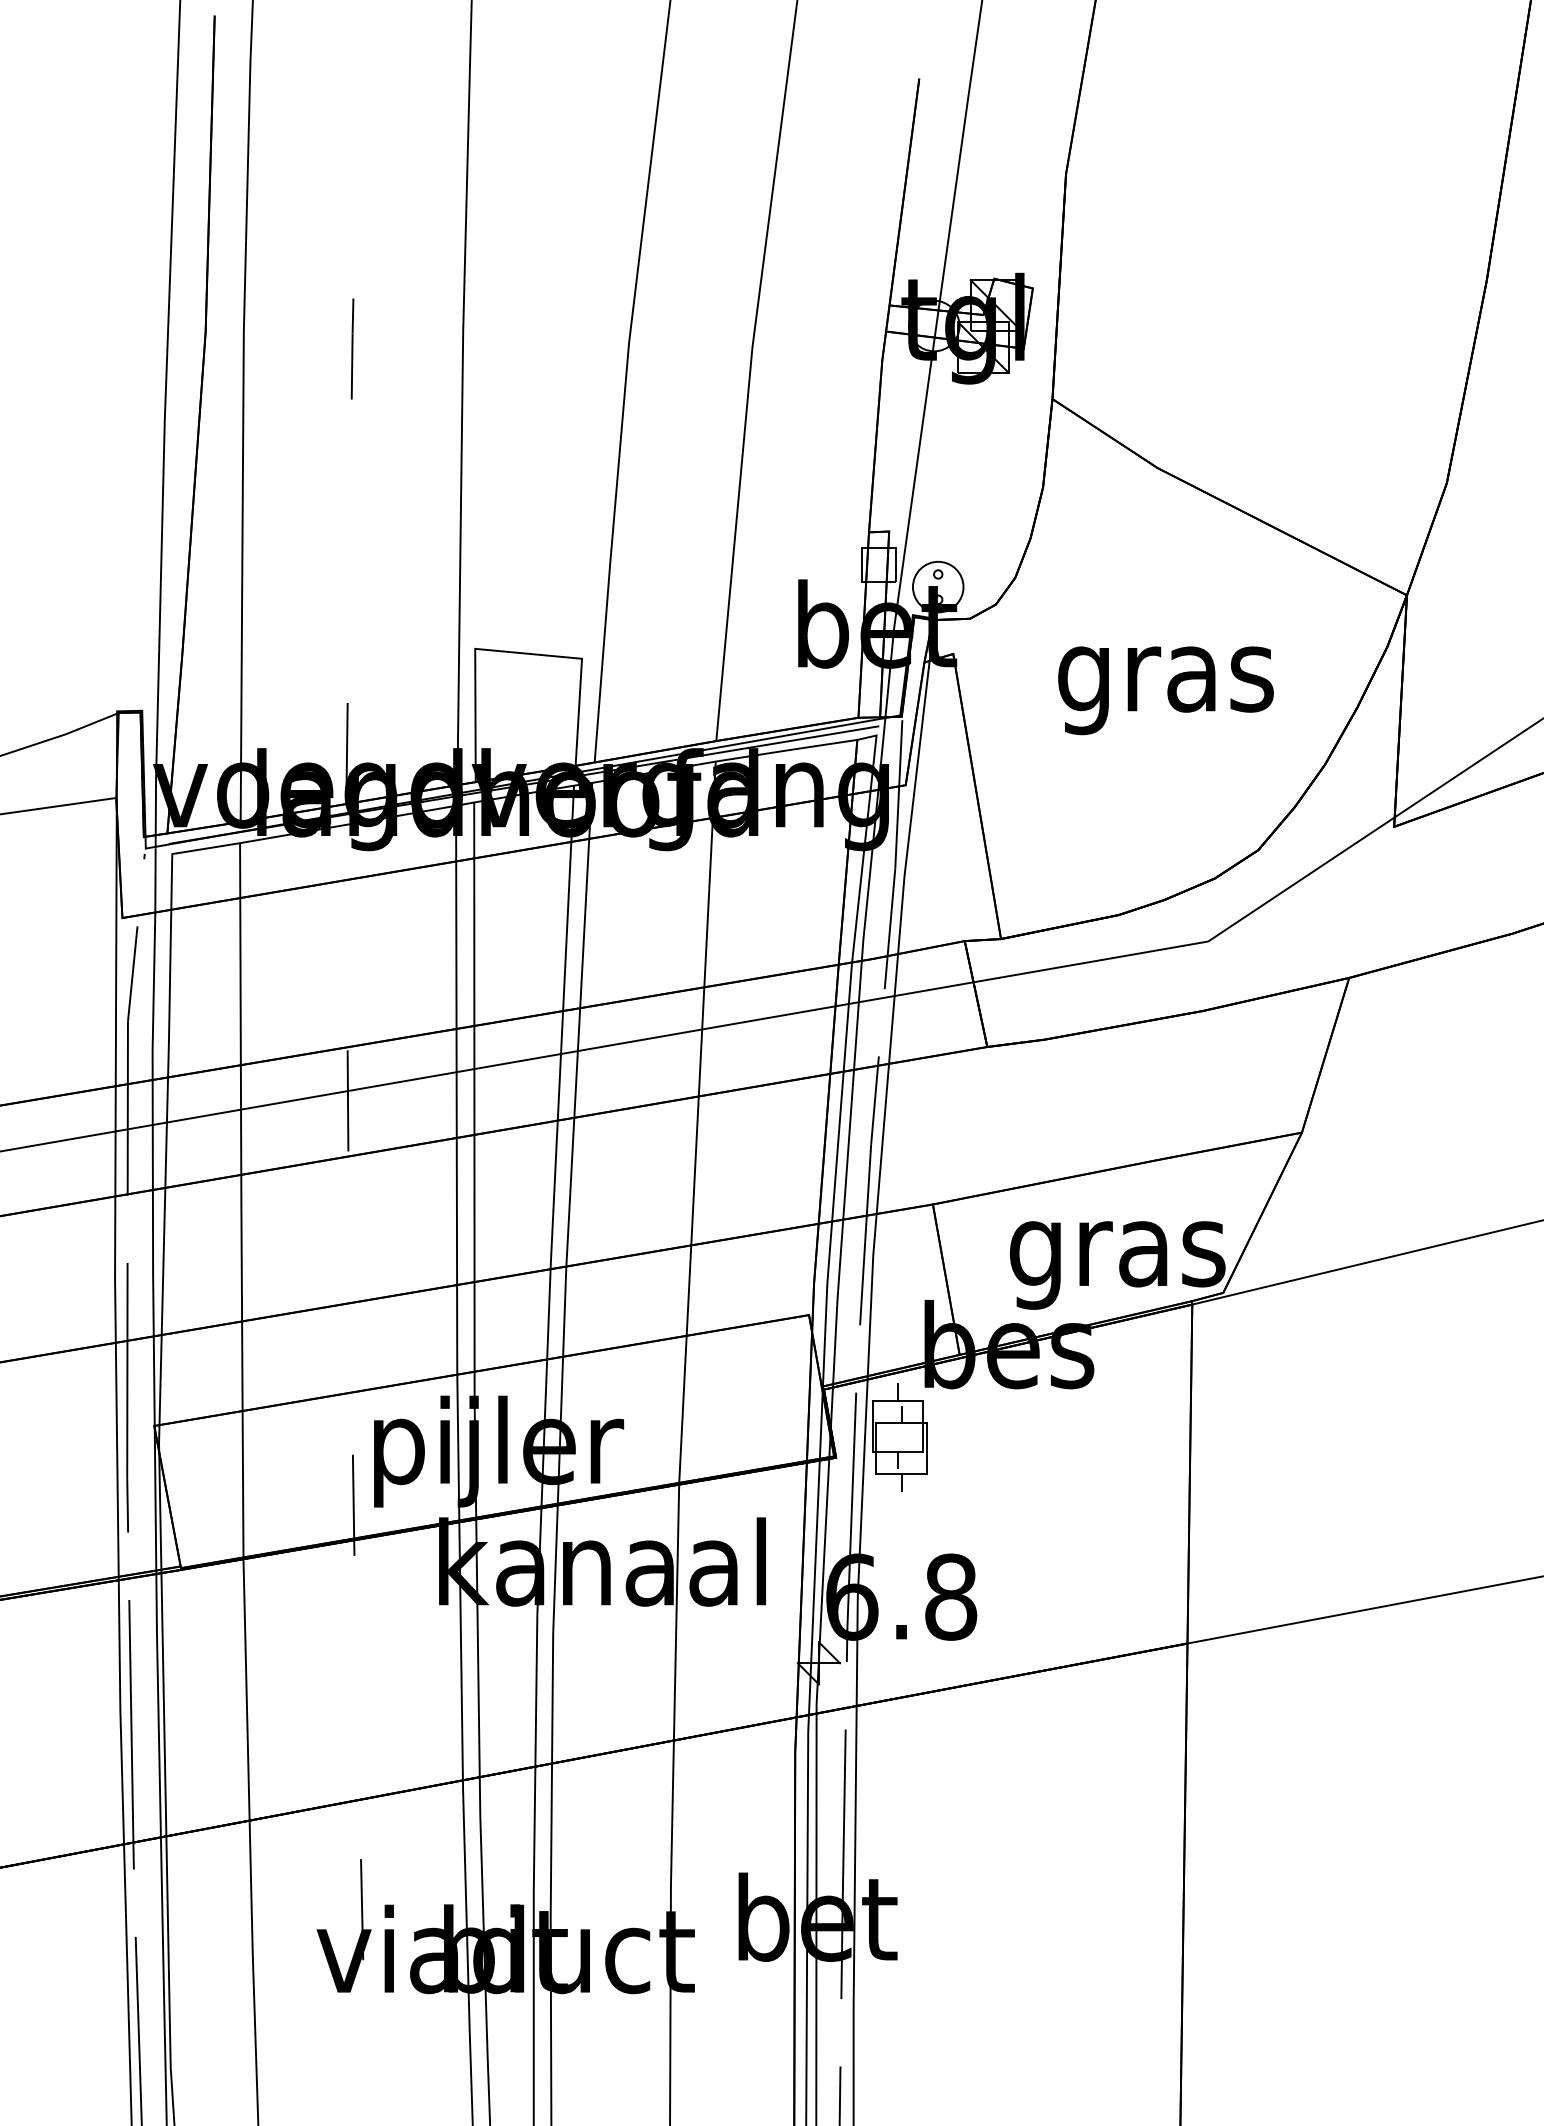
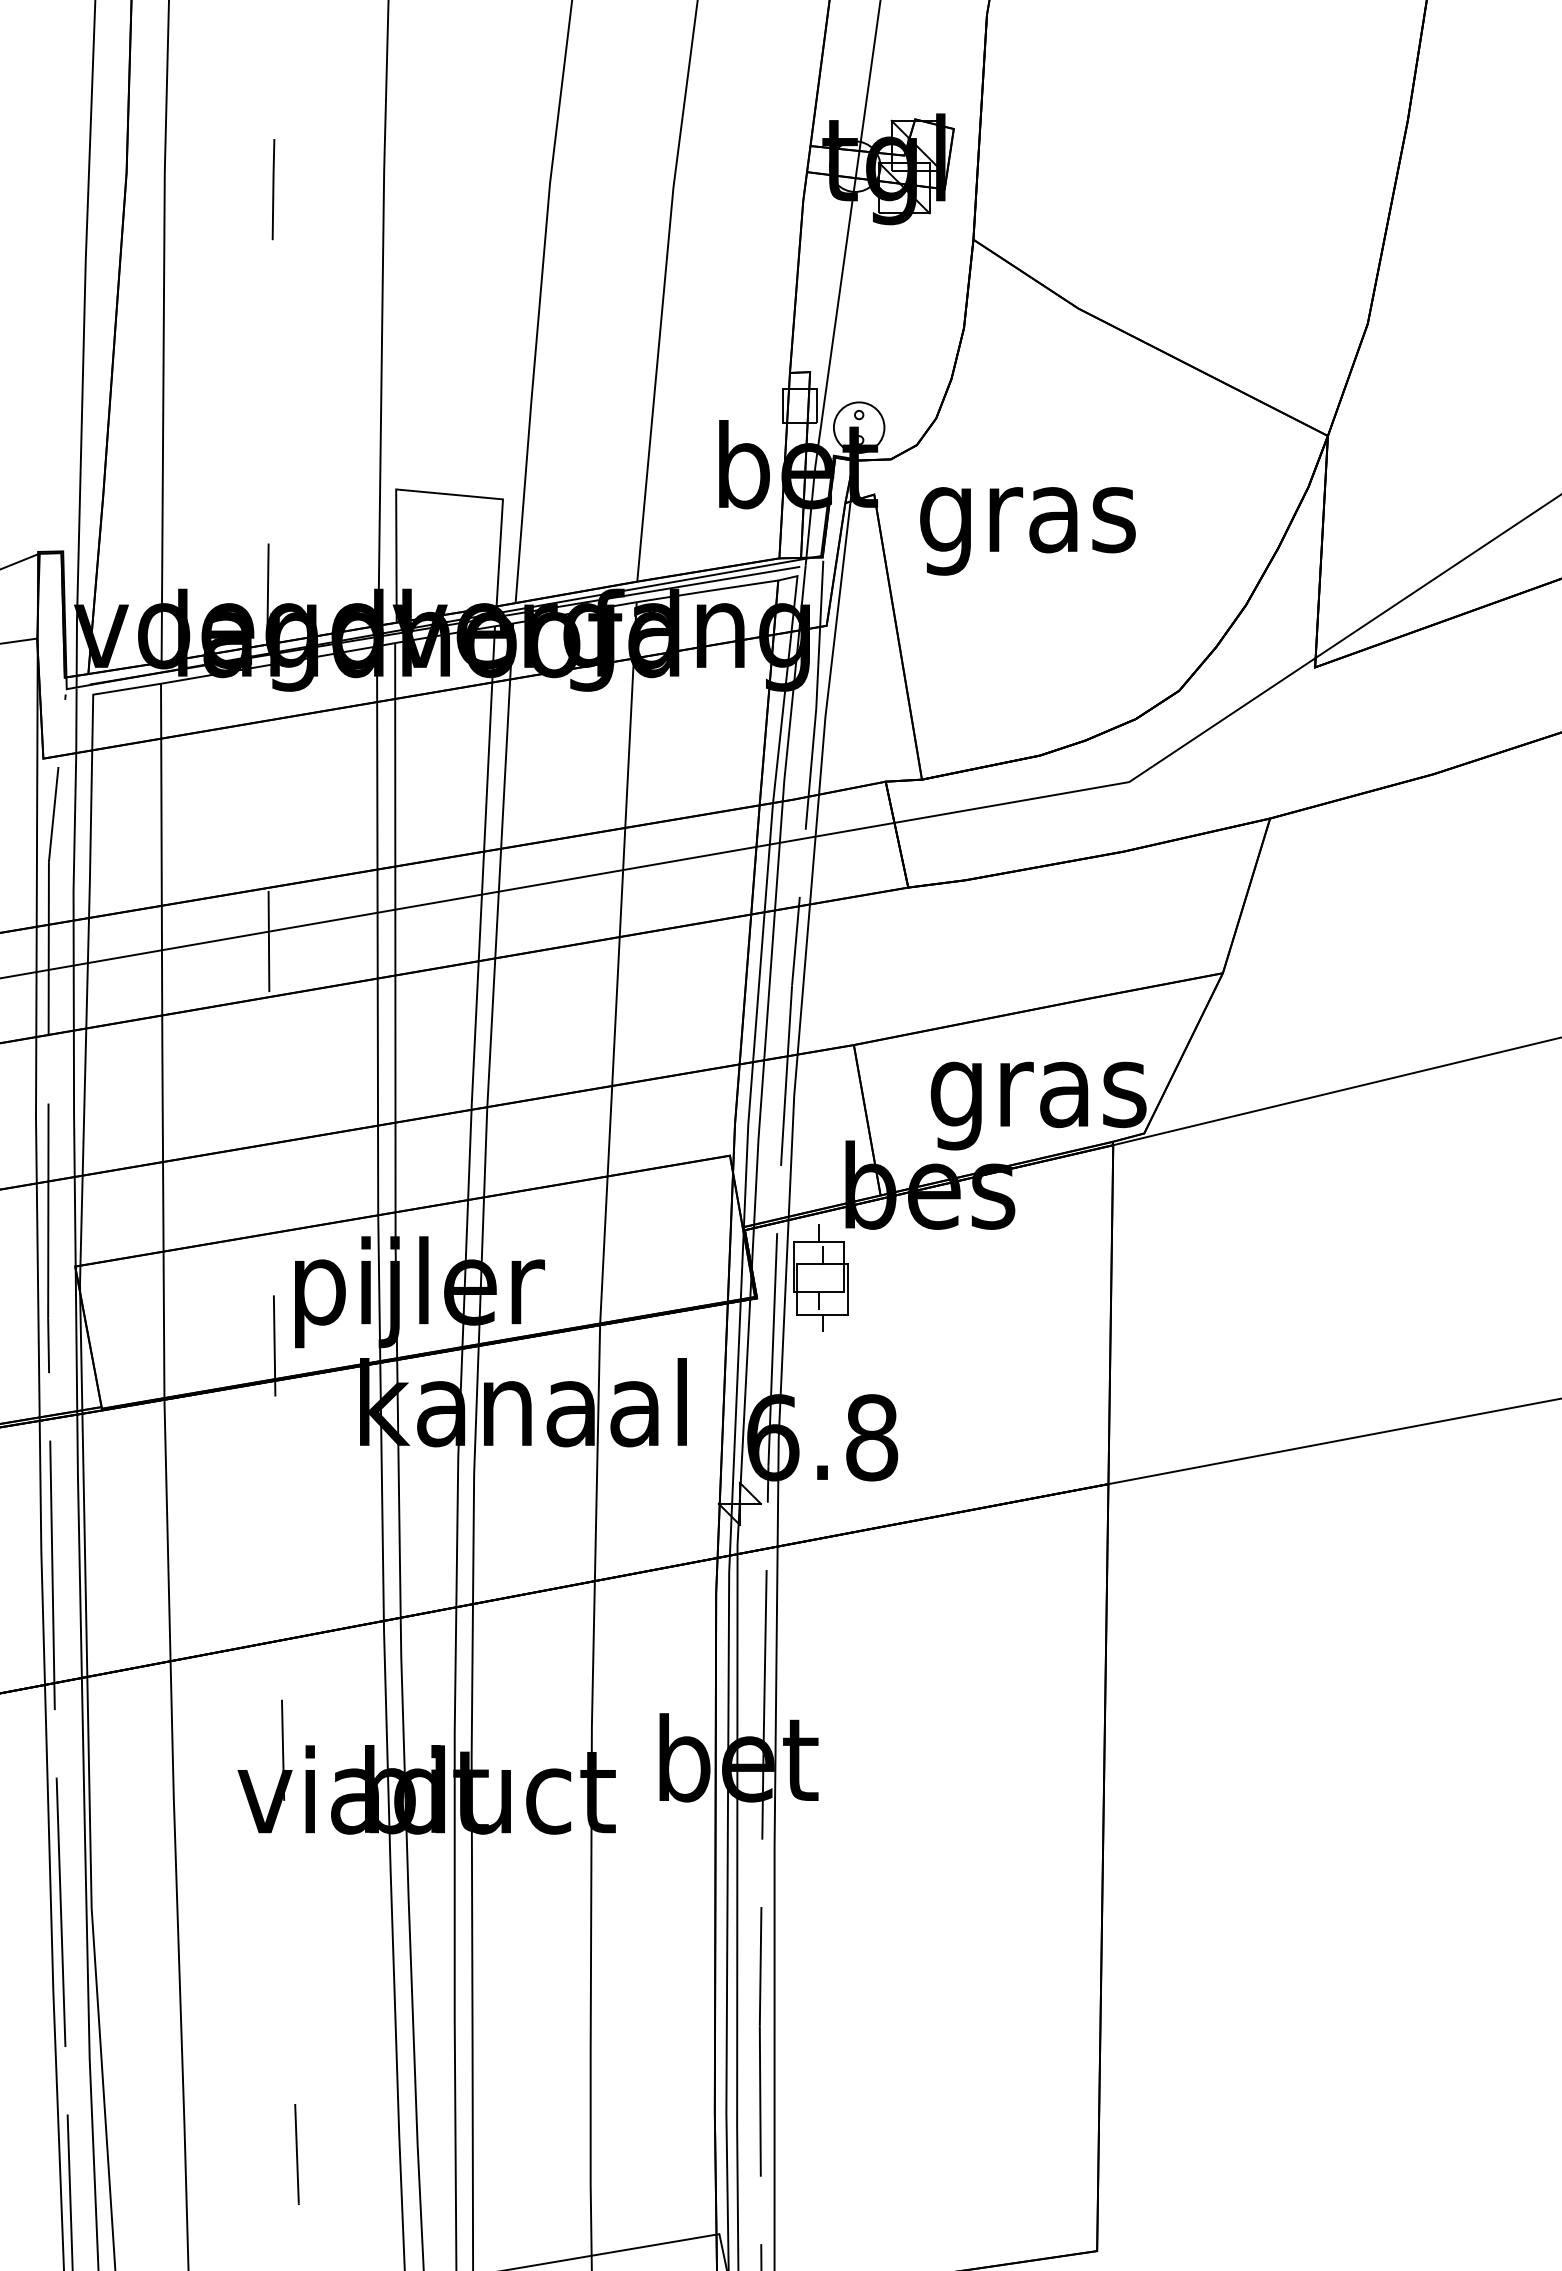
text: (1165, 690) -> (1027, 531), moved

